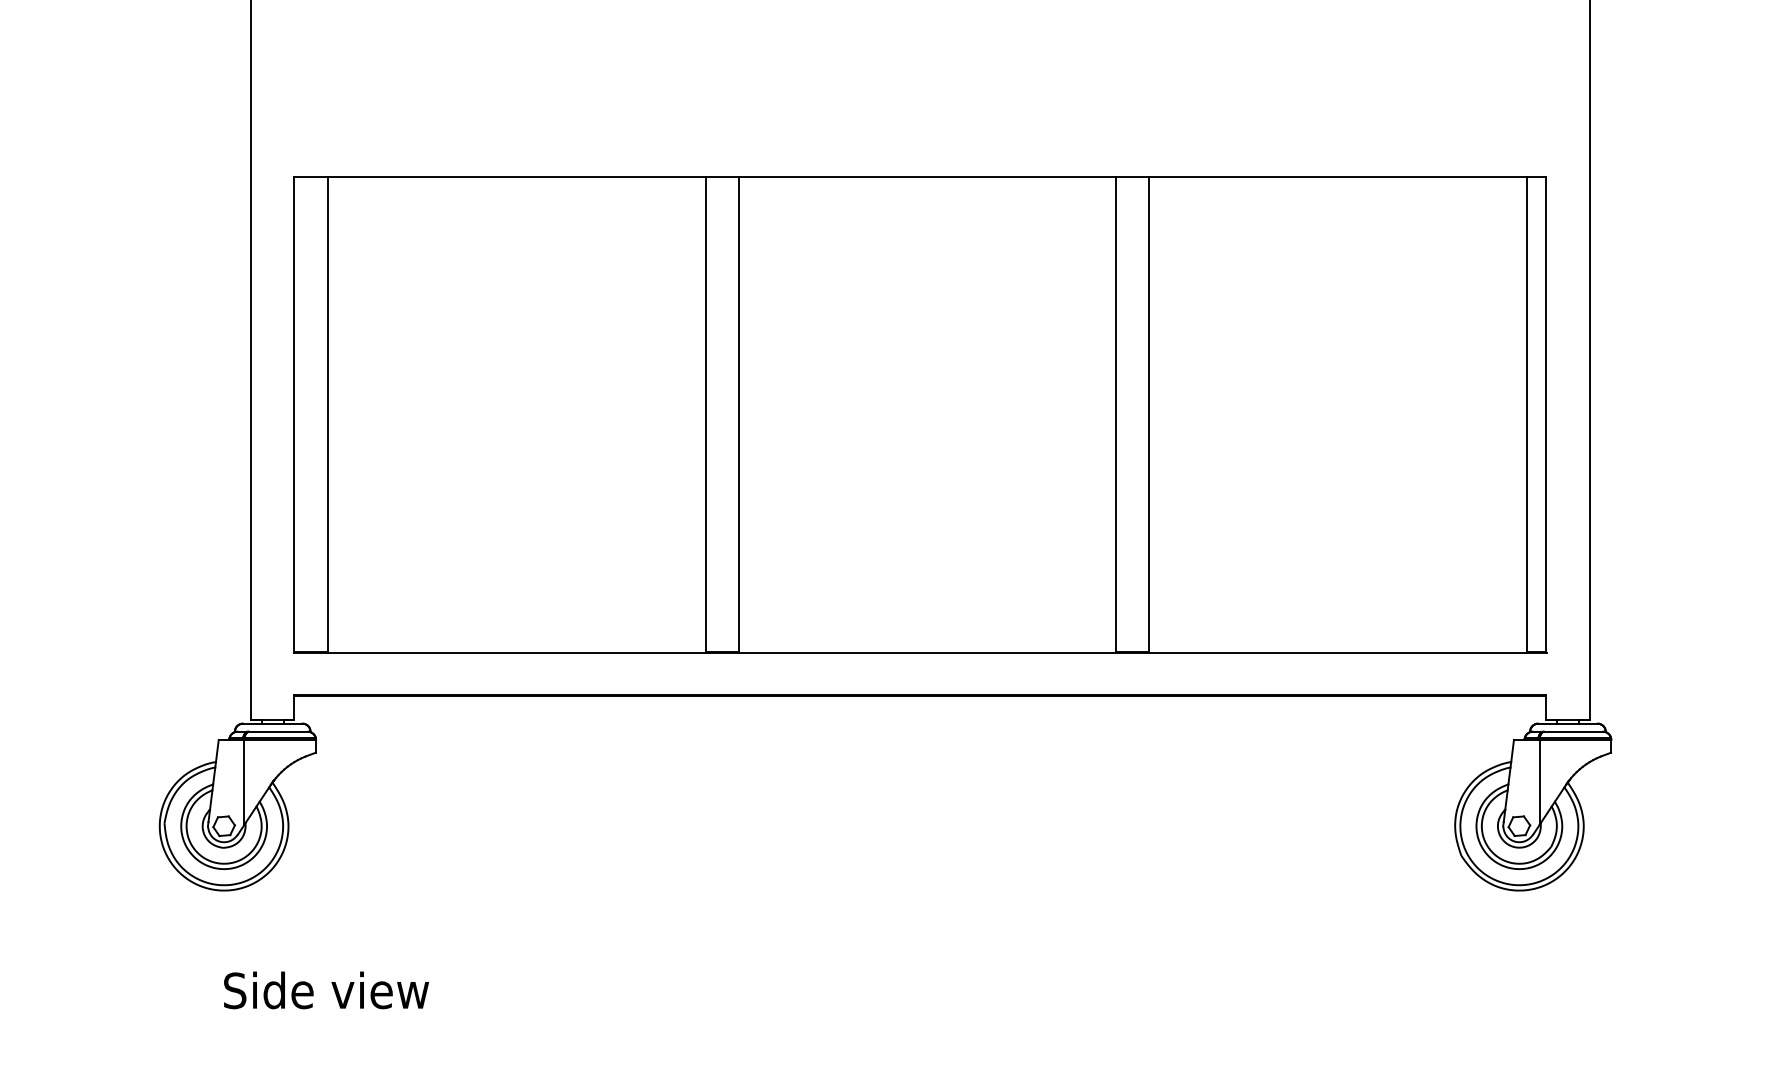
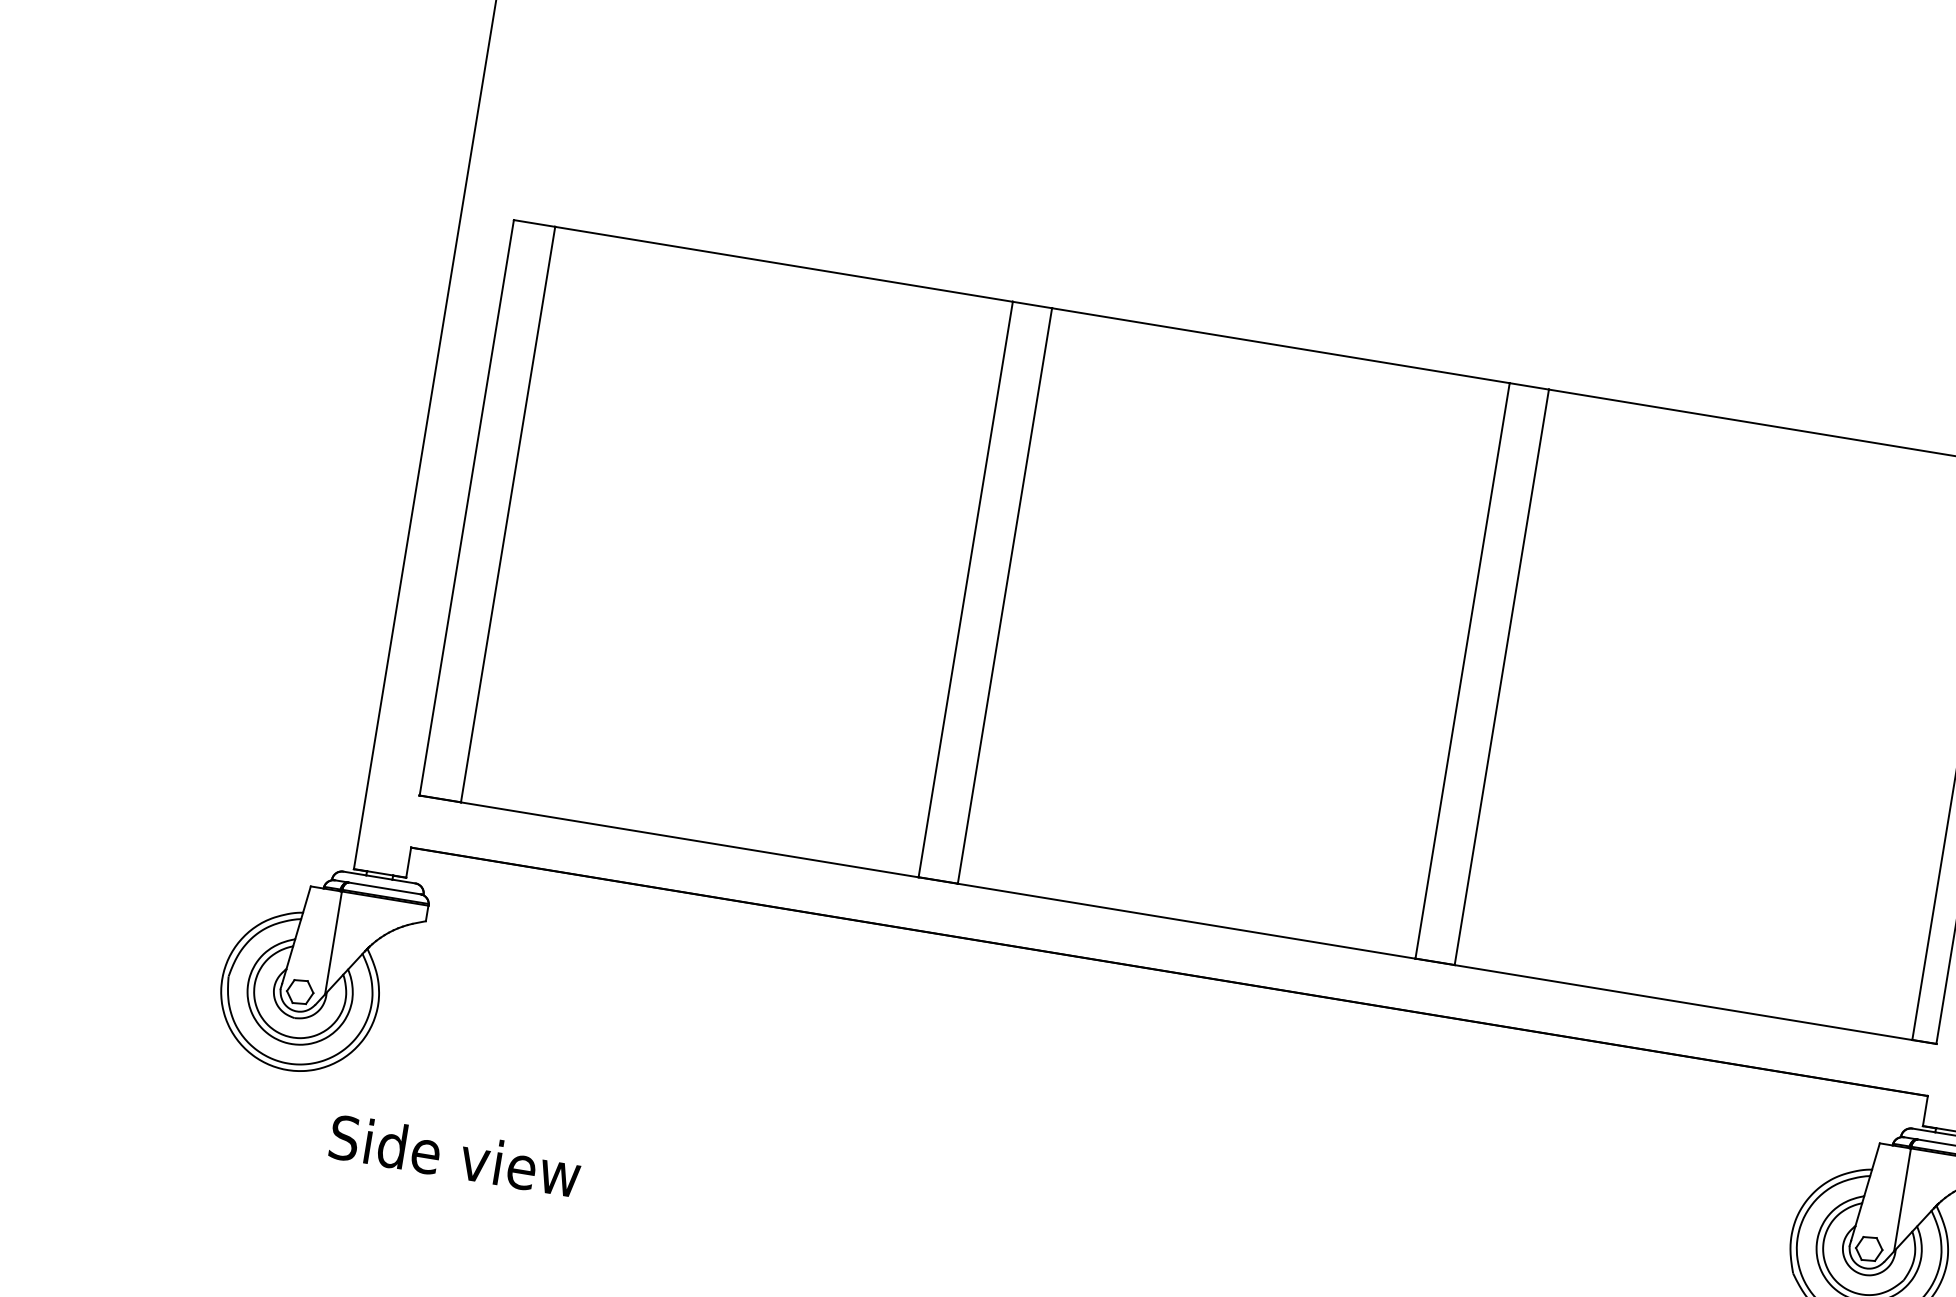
text: (326, 990) -> (455, 1155), moved

